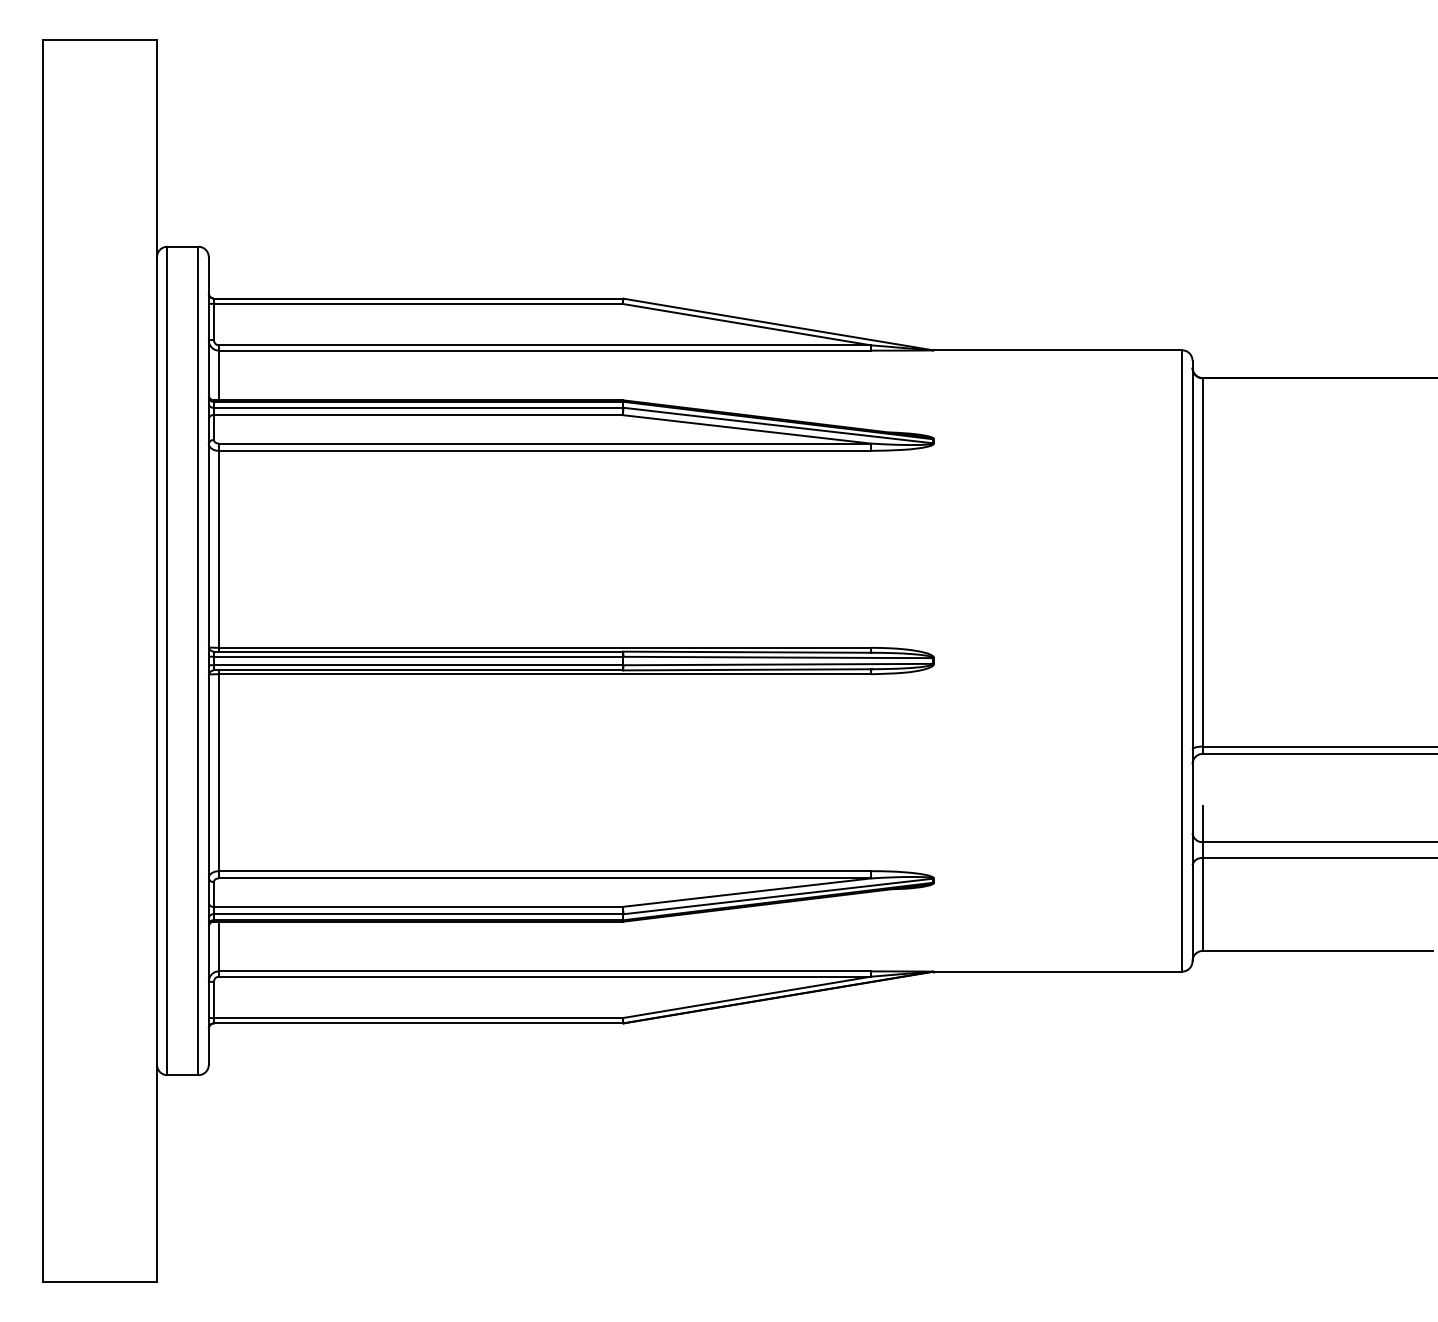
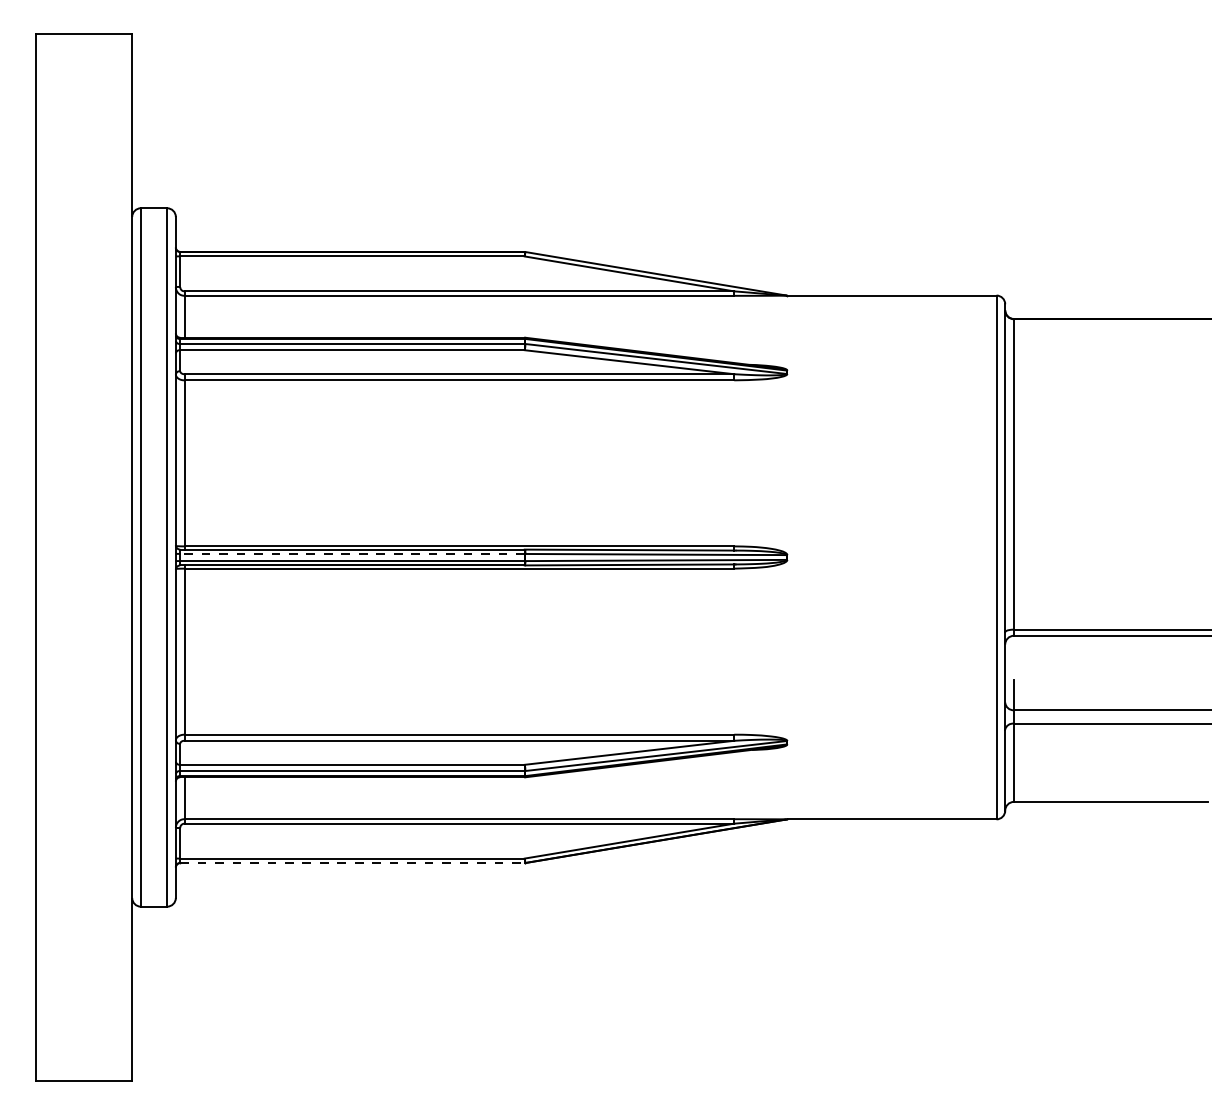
line: (417, 656) -> (351, 553), solid -> dashed
line: (418, 1023) -> (352, 863), solid -> dashed

